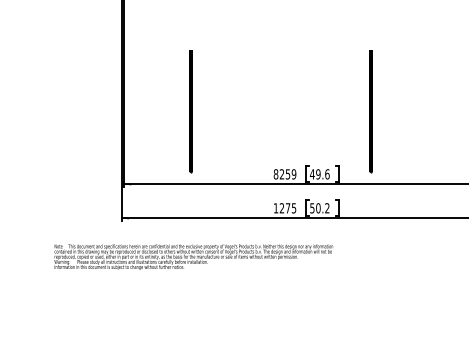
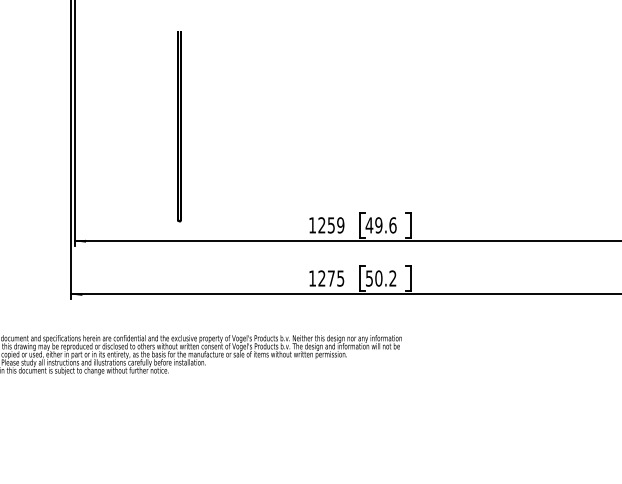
line: (370, 111) -> (460, 126), removed
text: (275, 174) -> (311, 225), 8259 -> 1259

